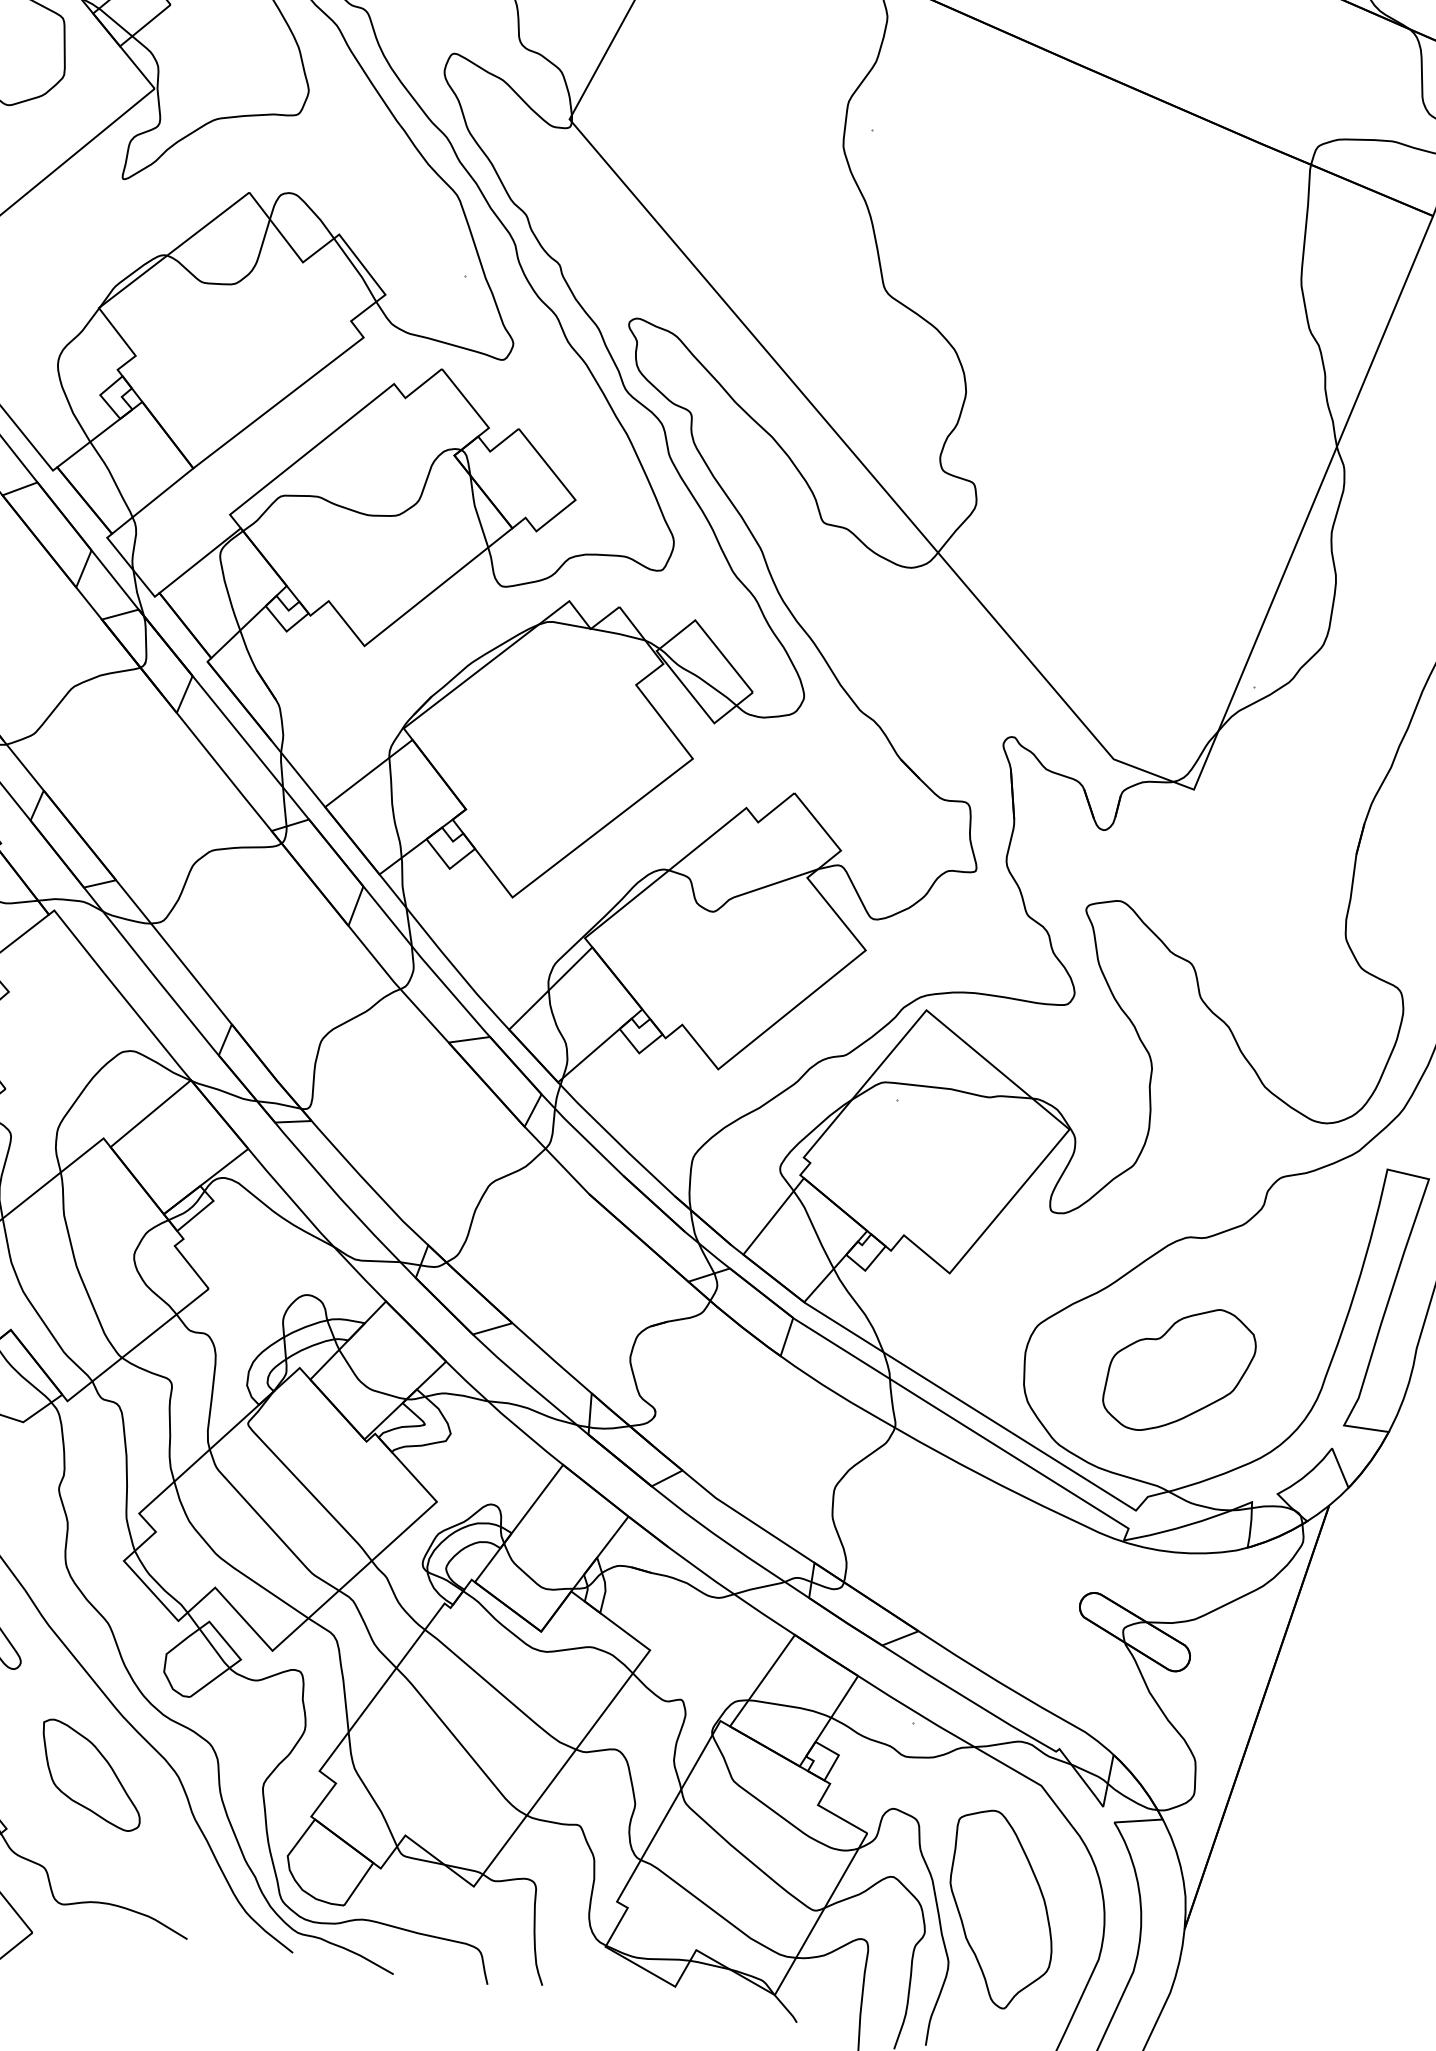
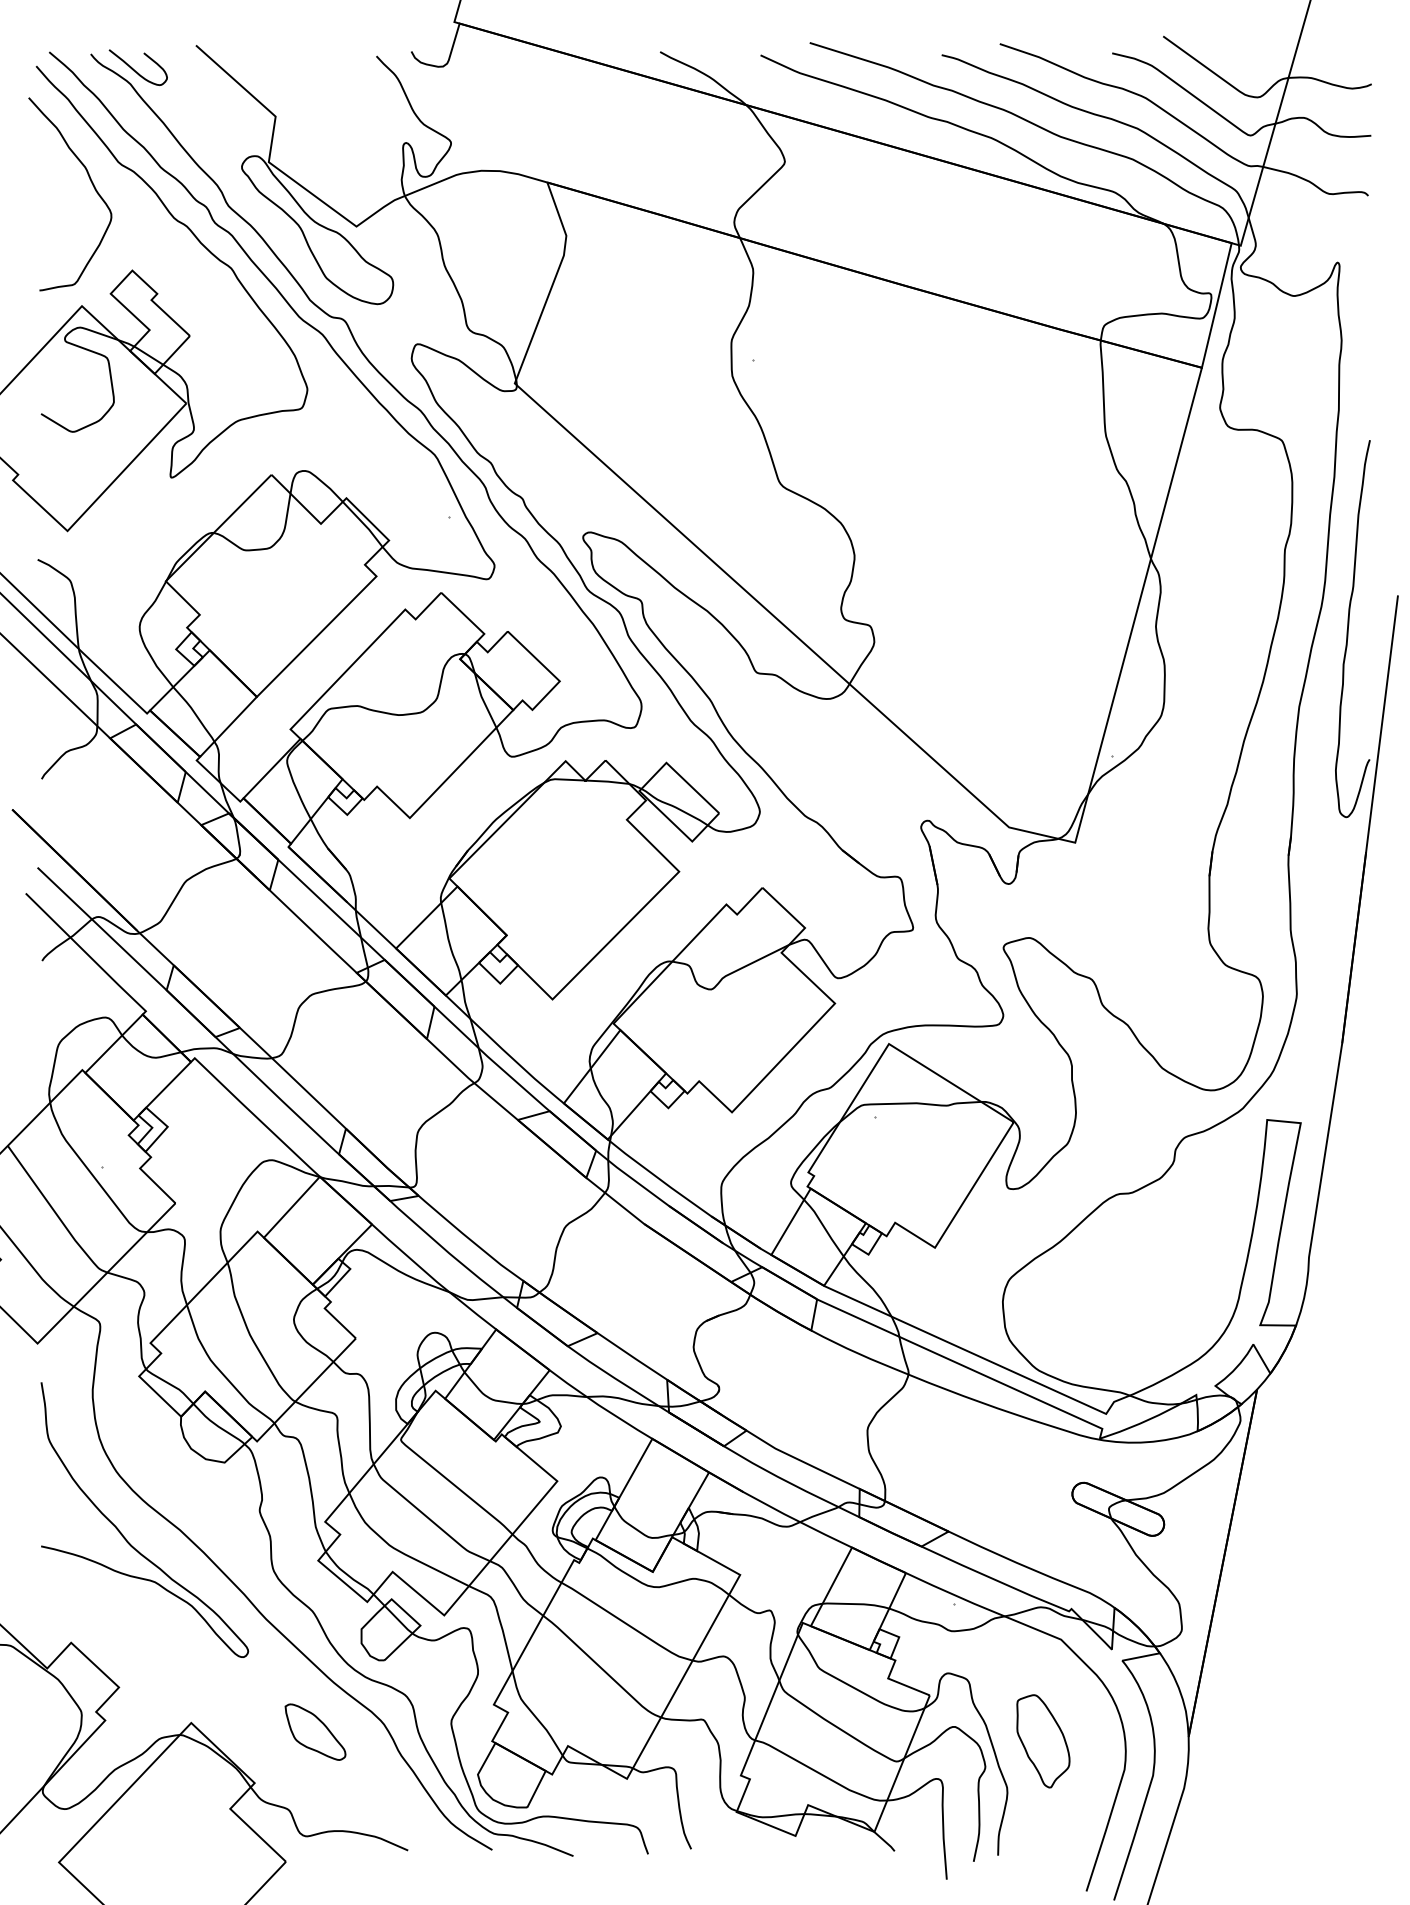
part: (1179, 1369) -> (1125, 1298), removed
part: (91, 1774) -> (315, 1731), size x0.7
part: (1001, 1910) -> (1043, 1741), size x0.6

